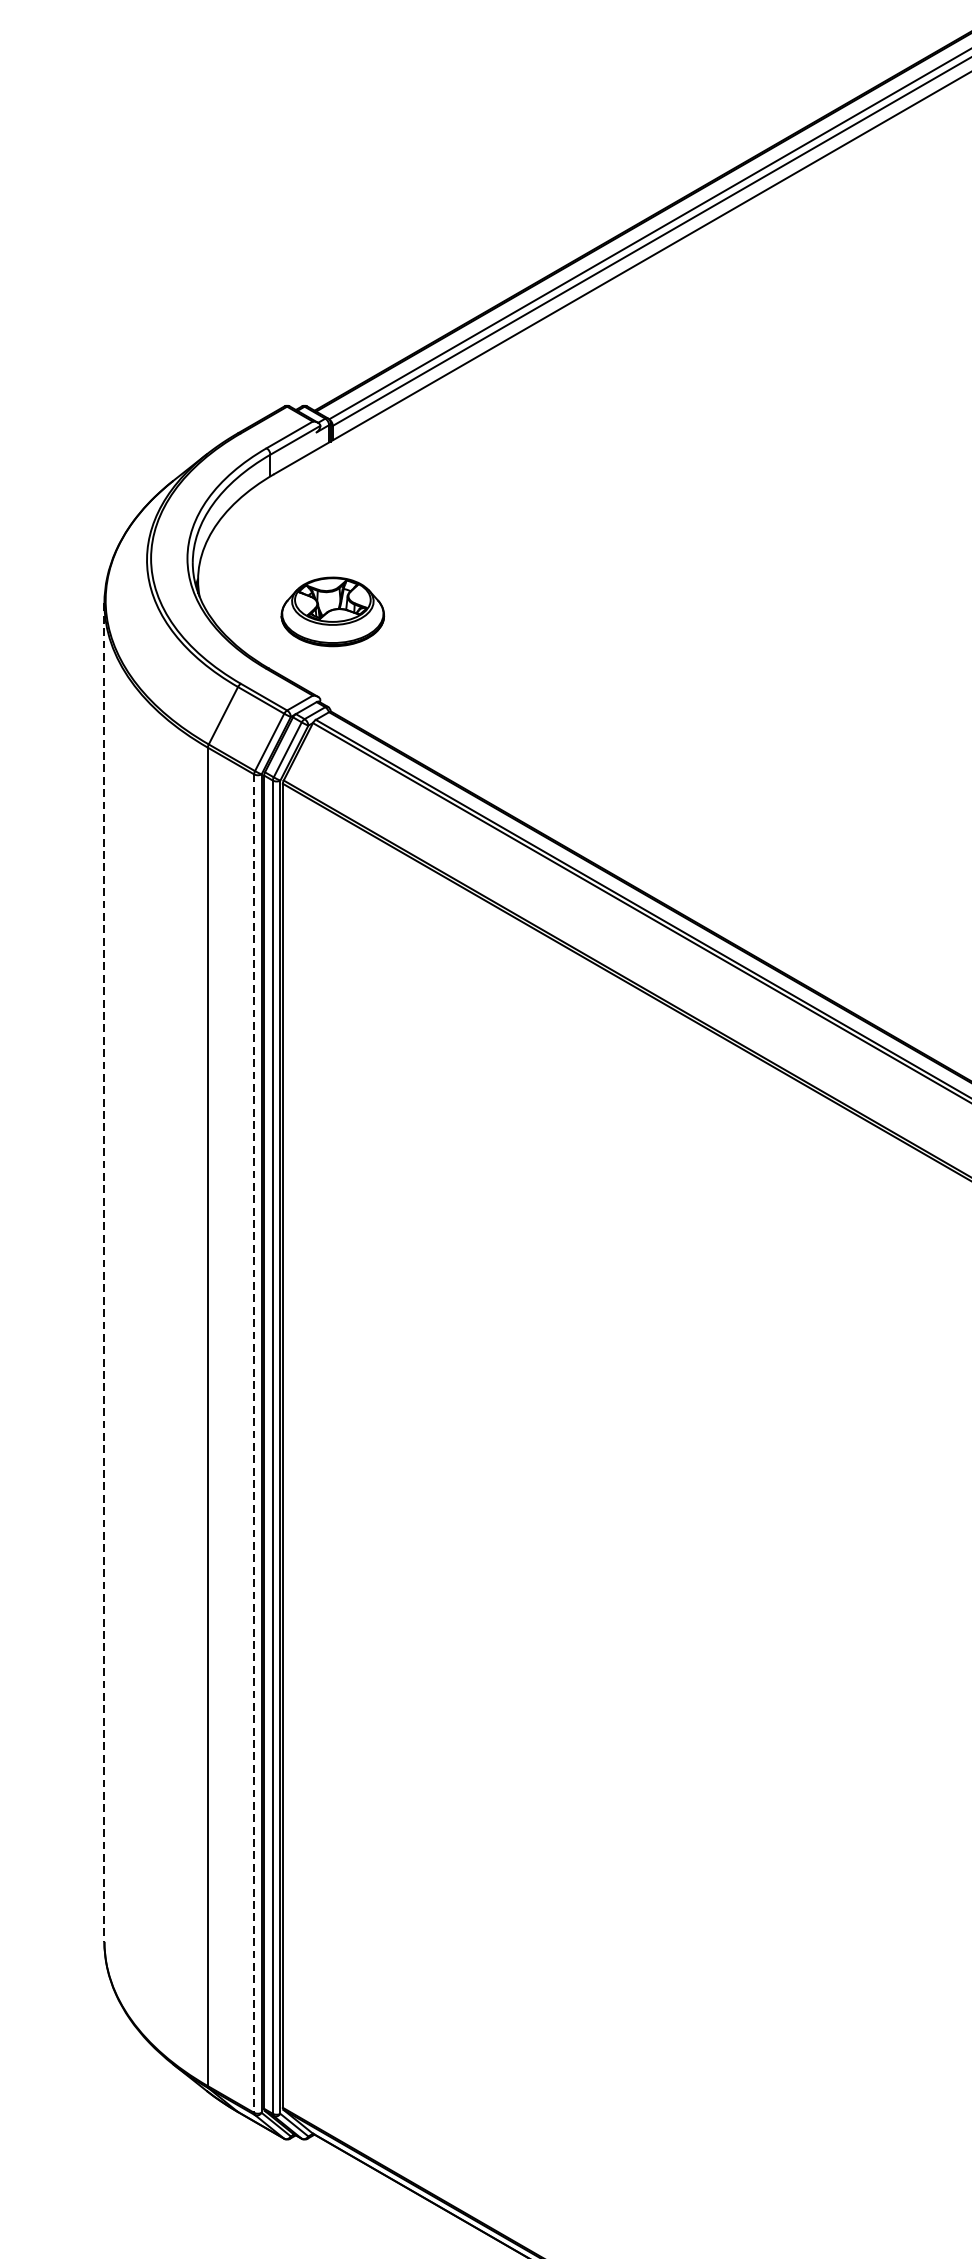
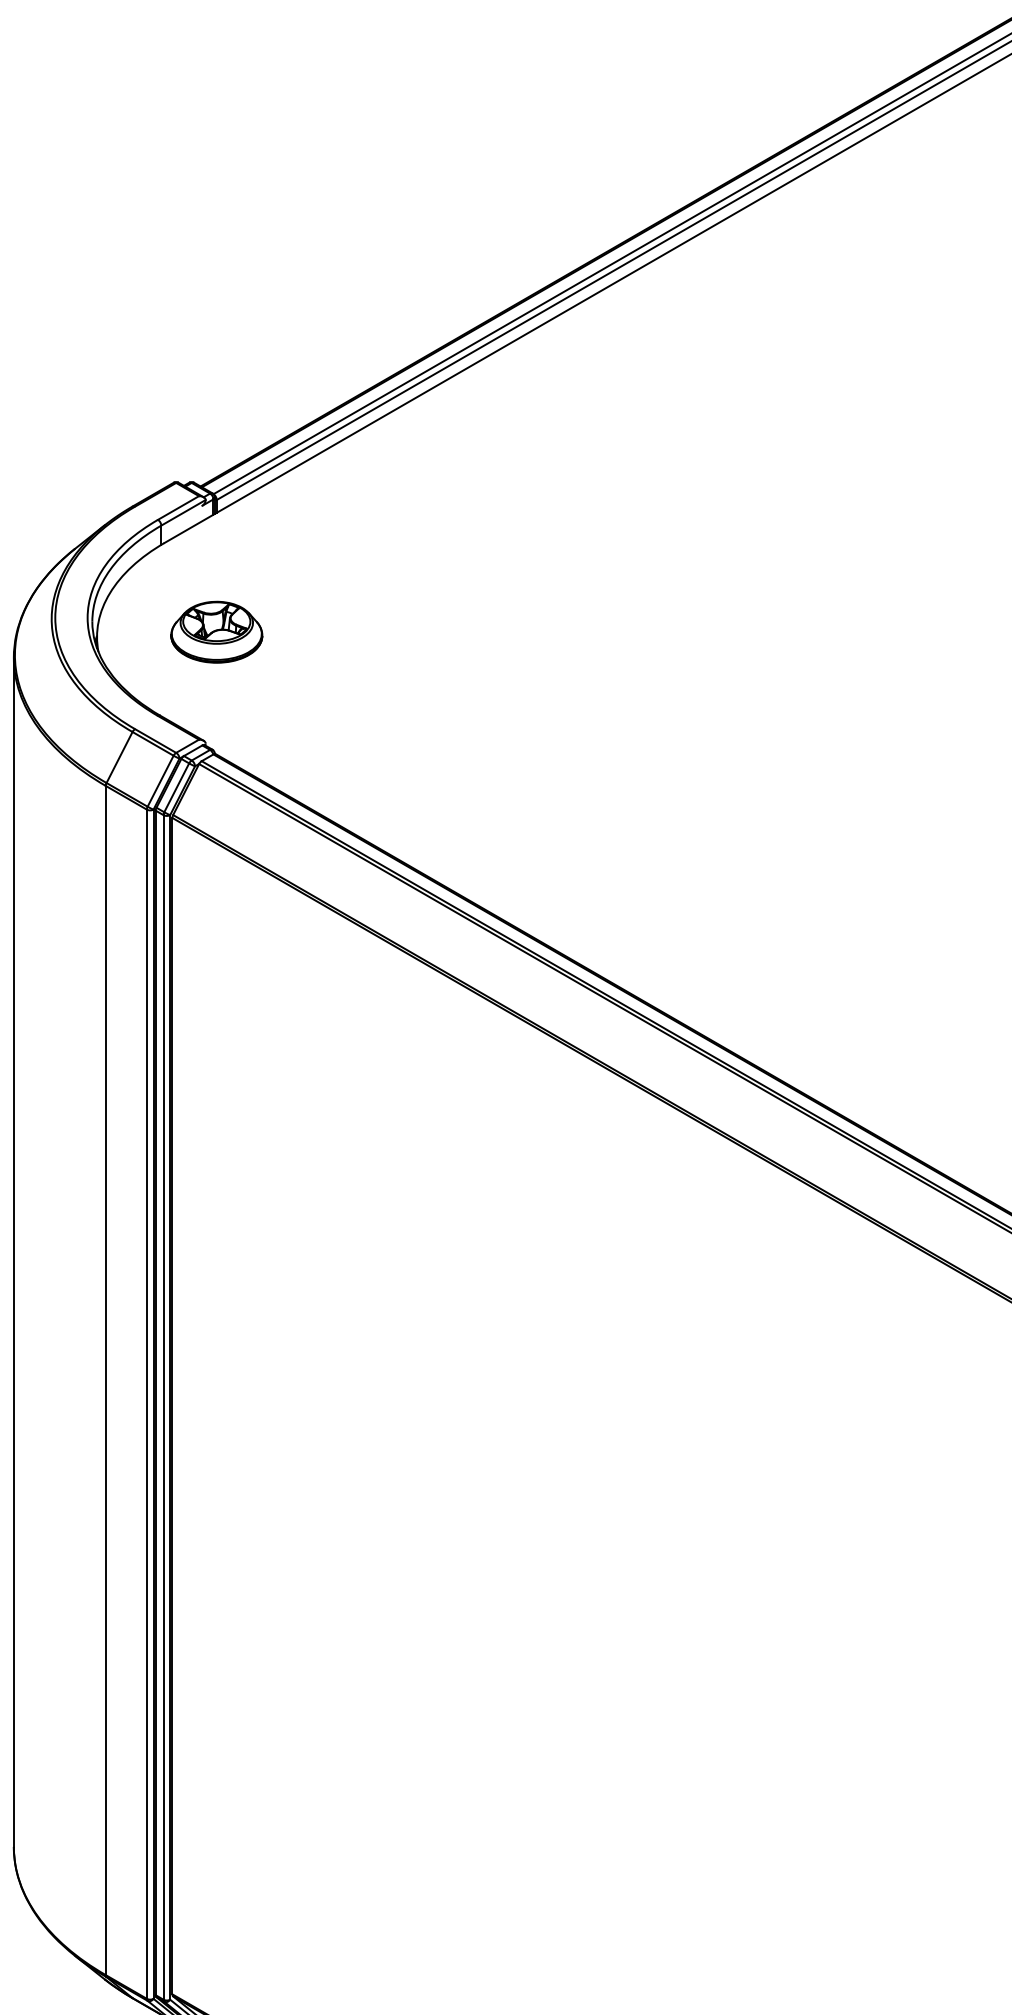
part: (332, 611) -> (216, 631), moved
line: (104, 1272) -> (13, 1252), dashed -> solid
line: (253, 1443) -> (146, 1404), dashed -> solid

